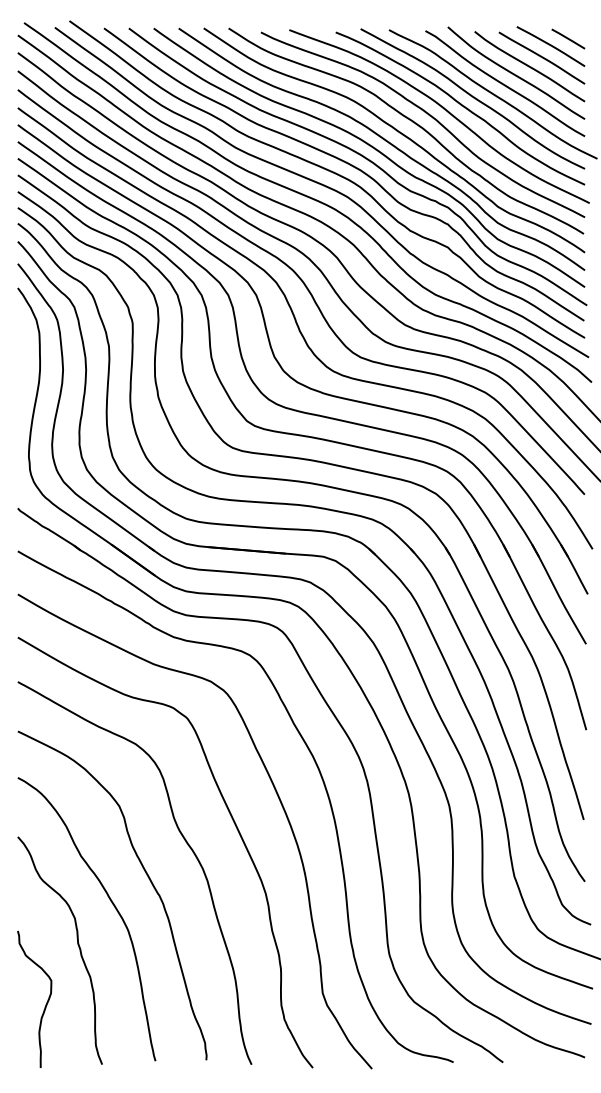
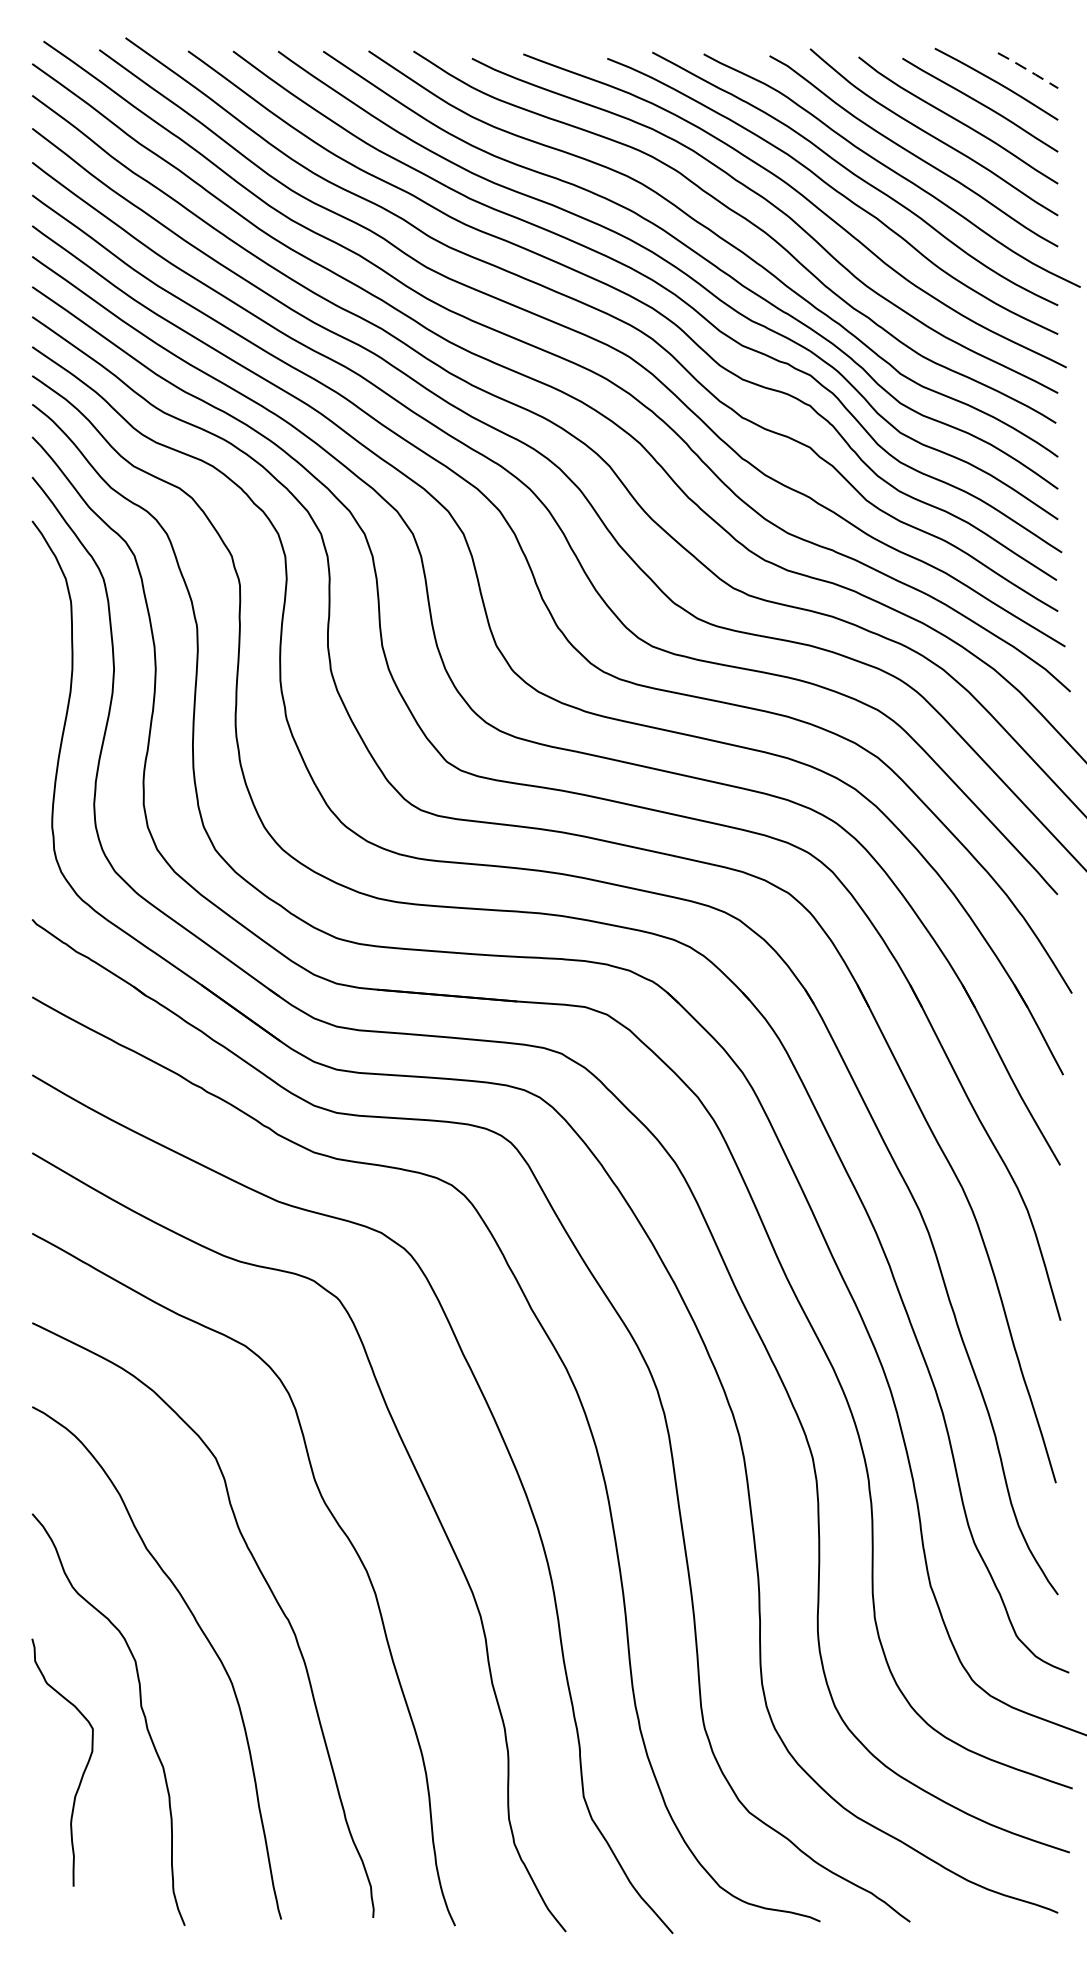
line: (568, 38) -> (1028, 69), solid -> dashed
curve: (45, 1004) -> (82, 1771), moved

